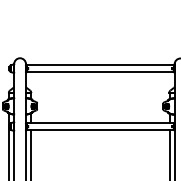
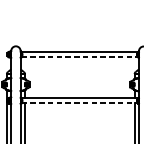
line: (100, 72) -> (79, 57), solid -> dashed
line: (100, 130) -> (79, 103), solid -> dashed

